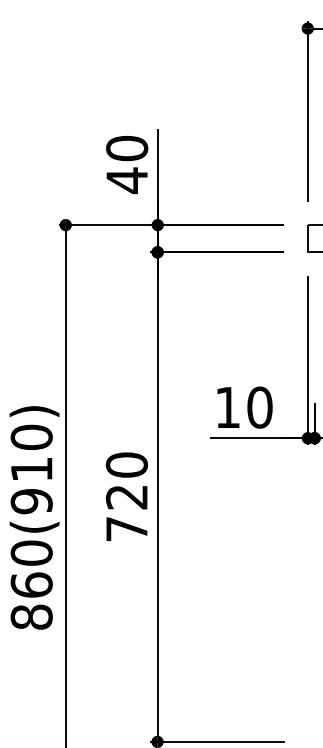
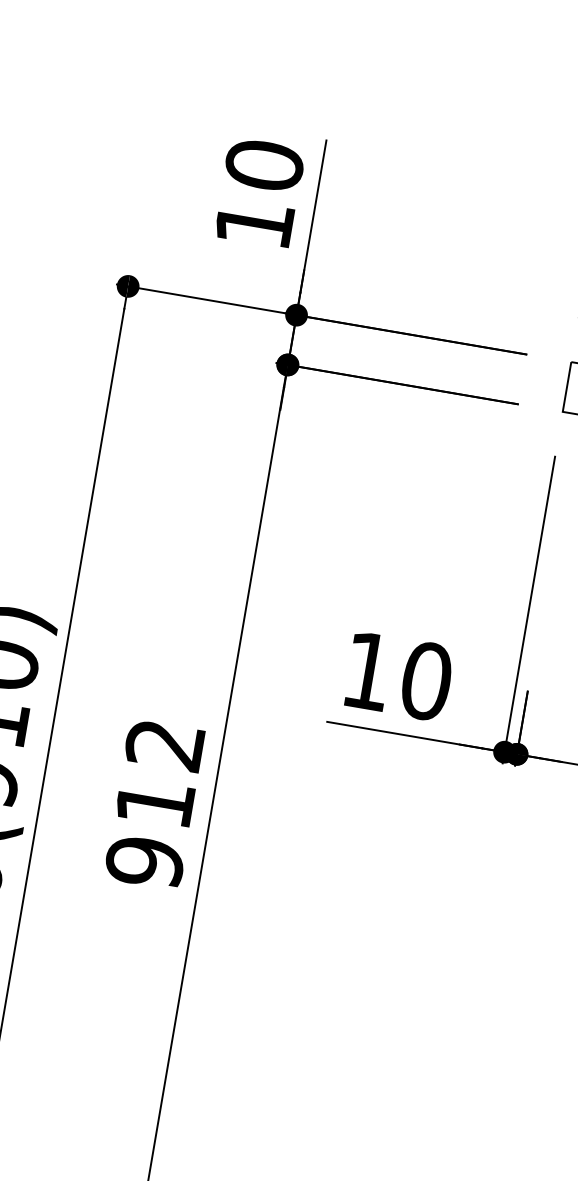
text: (126, 180) -> (253, 223), 40 -> 10
text: (126, 496) -> (154, 802), 720 -> 912

